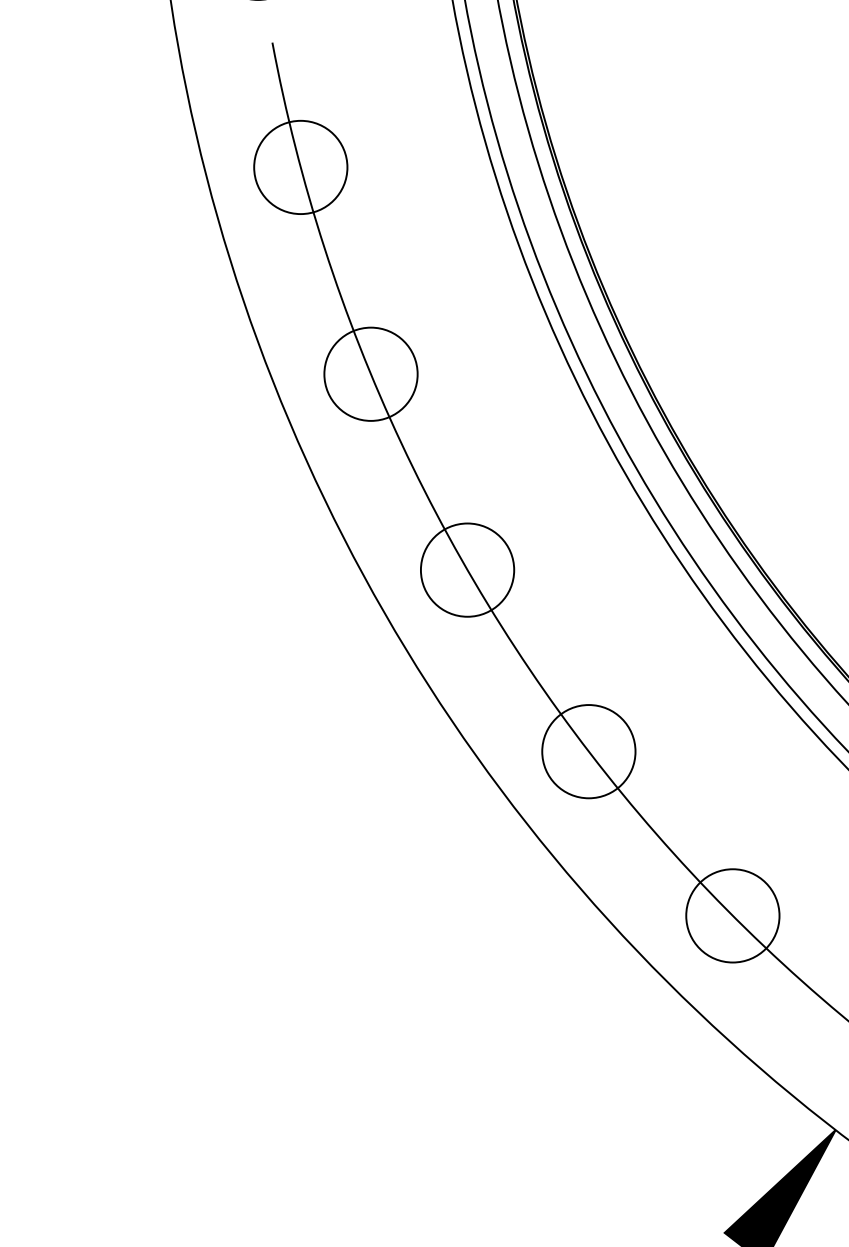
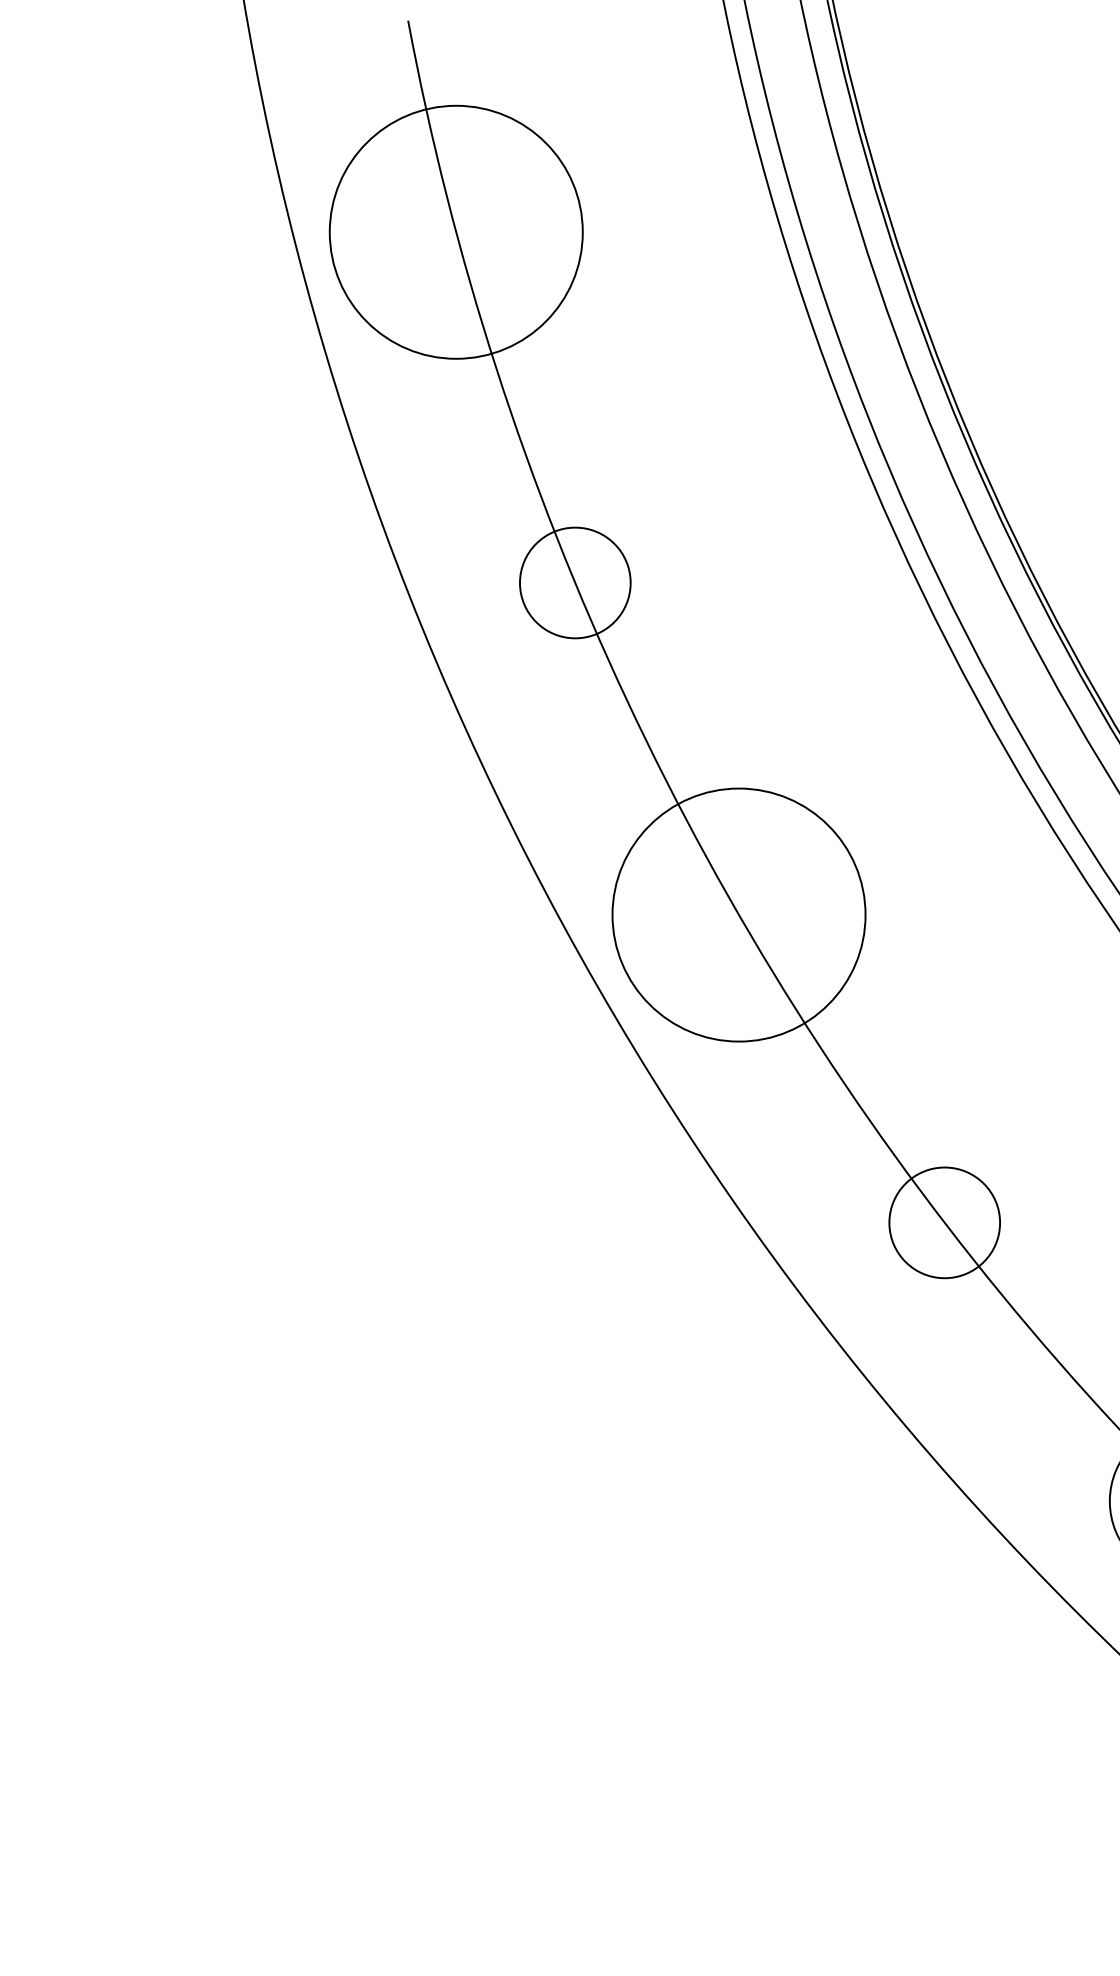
circle: (300, 167) -> (455, 232), size x1.6
circle: (370, 373) -> (574, 581), size x0.7
circle: (467, 569) -> (738, 913), size x1.6
circle: (588, 751) -> (944, 1222), size x0.7

